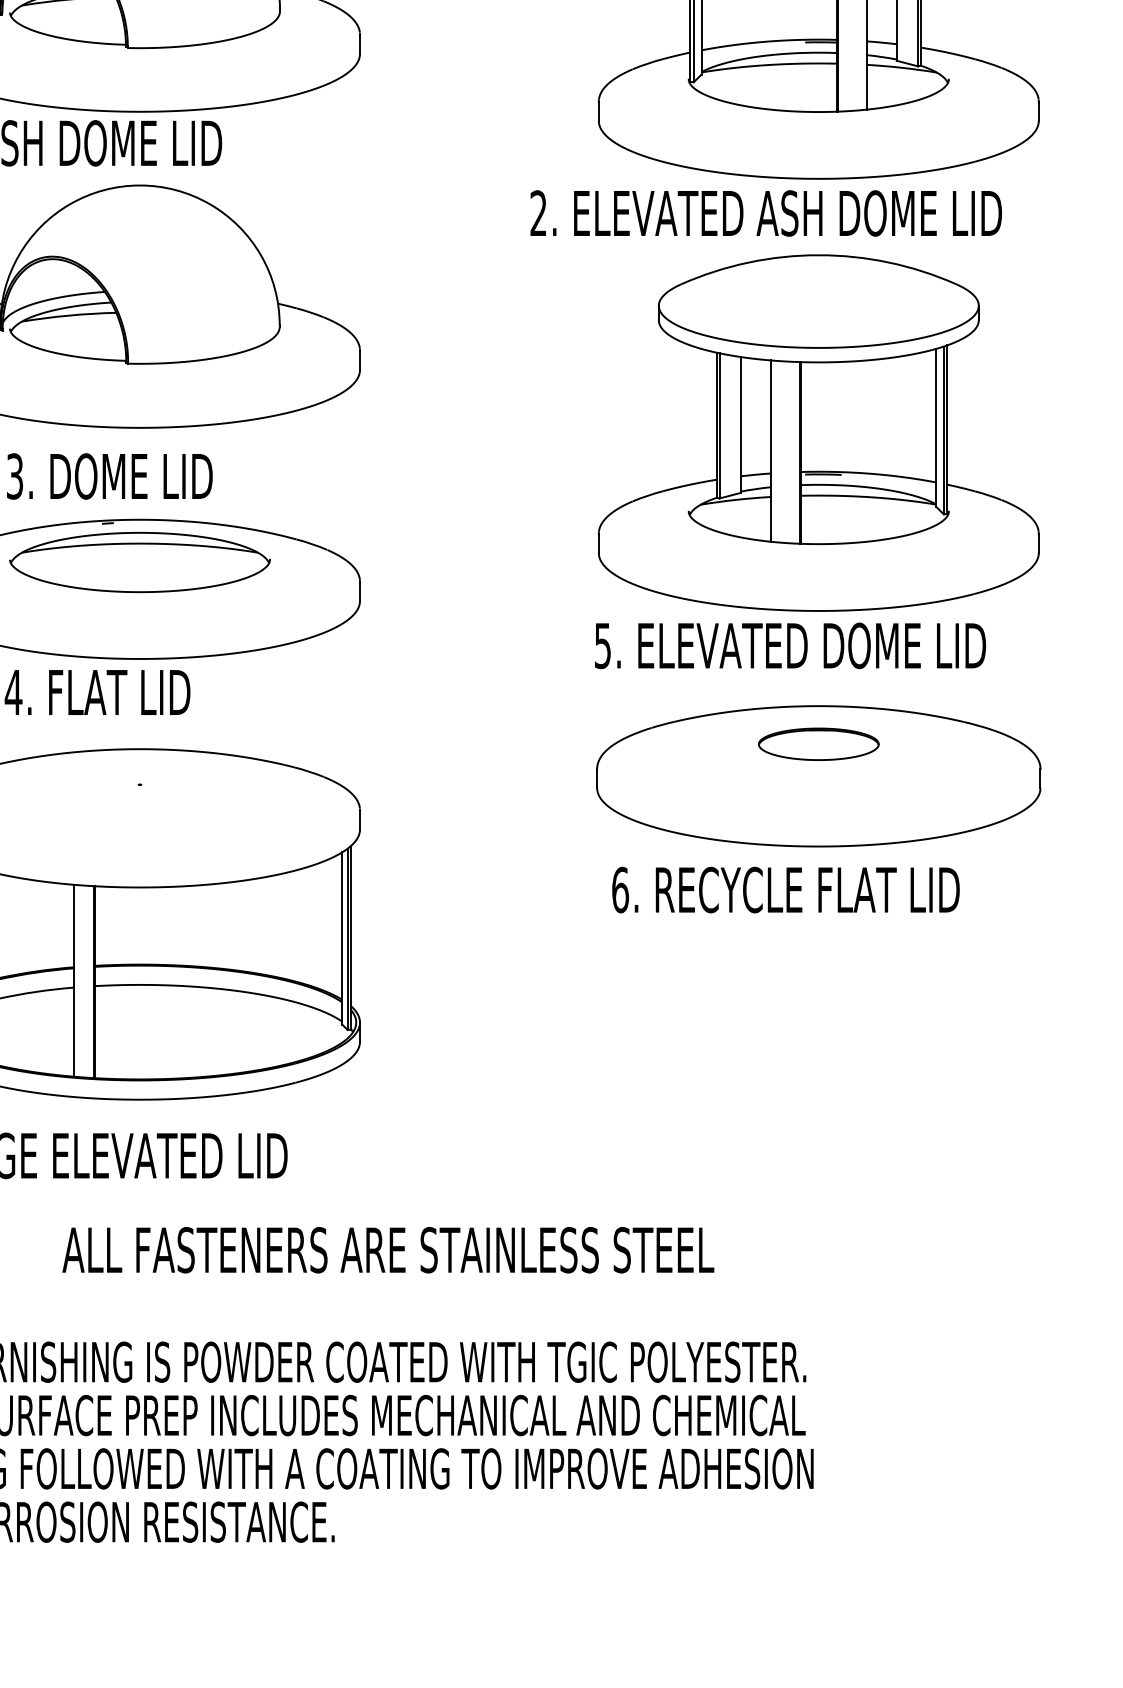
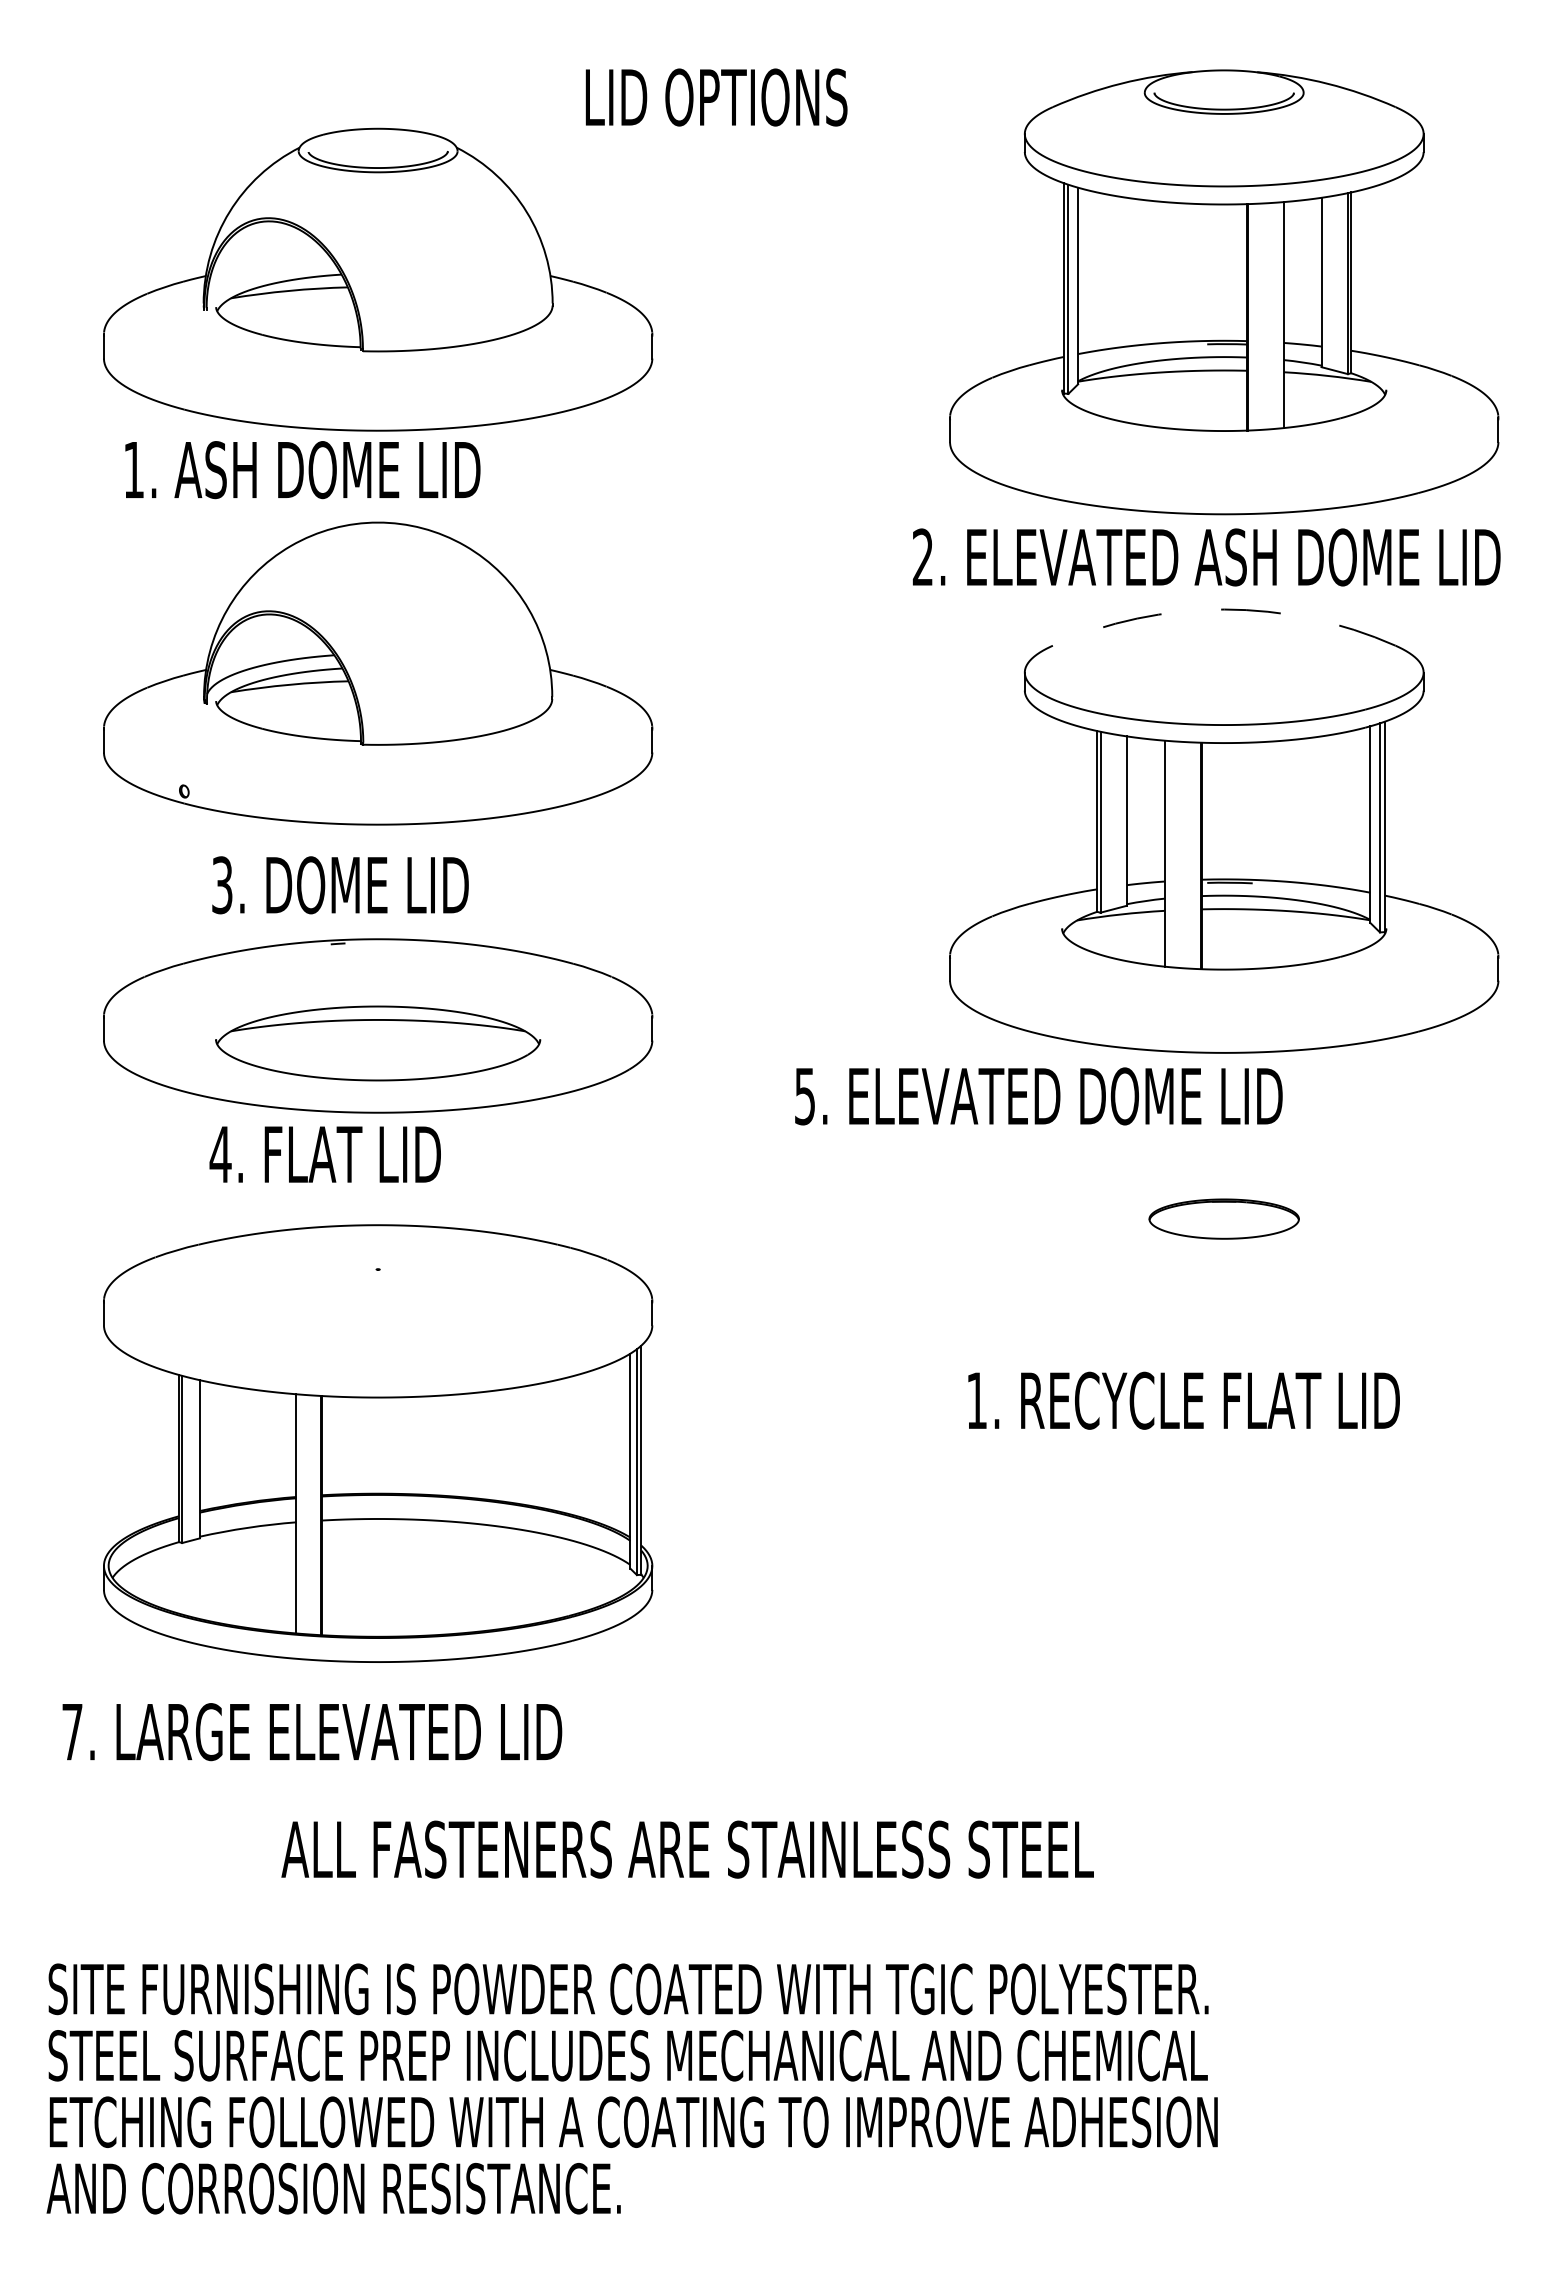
text: (766, 213) -> (1206, 557), moved
arc: (819, 255) -> (1224, 609), solid -> dashed
part: (140, 562) -> (378, 1043), moved
text: (790, 645) -> (1038, 1096), moved
part: (819, 775) -> (1224, 1258), removed
text: (620, 889) -> (976, 1400), 6. -> 1.

